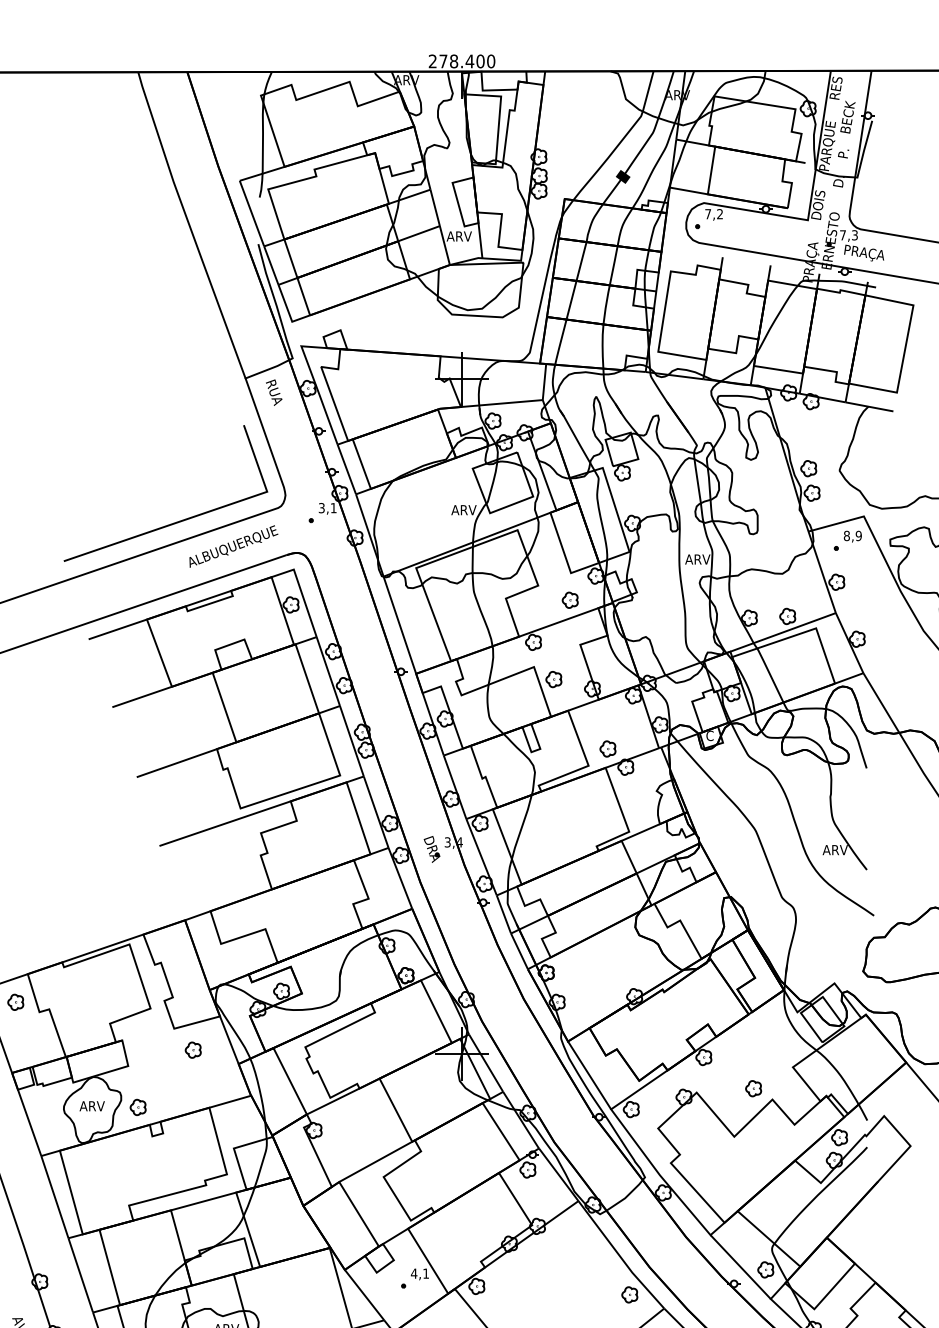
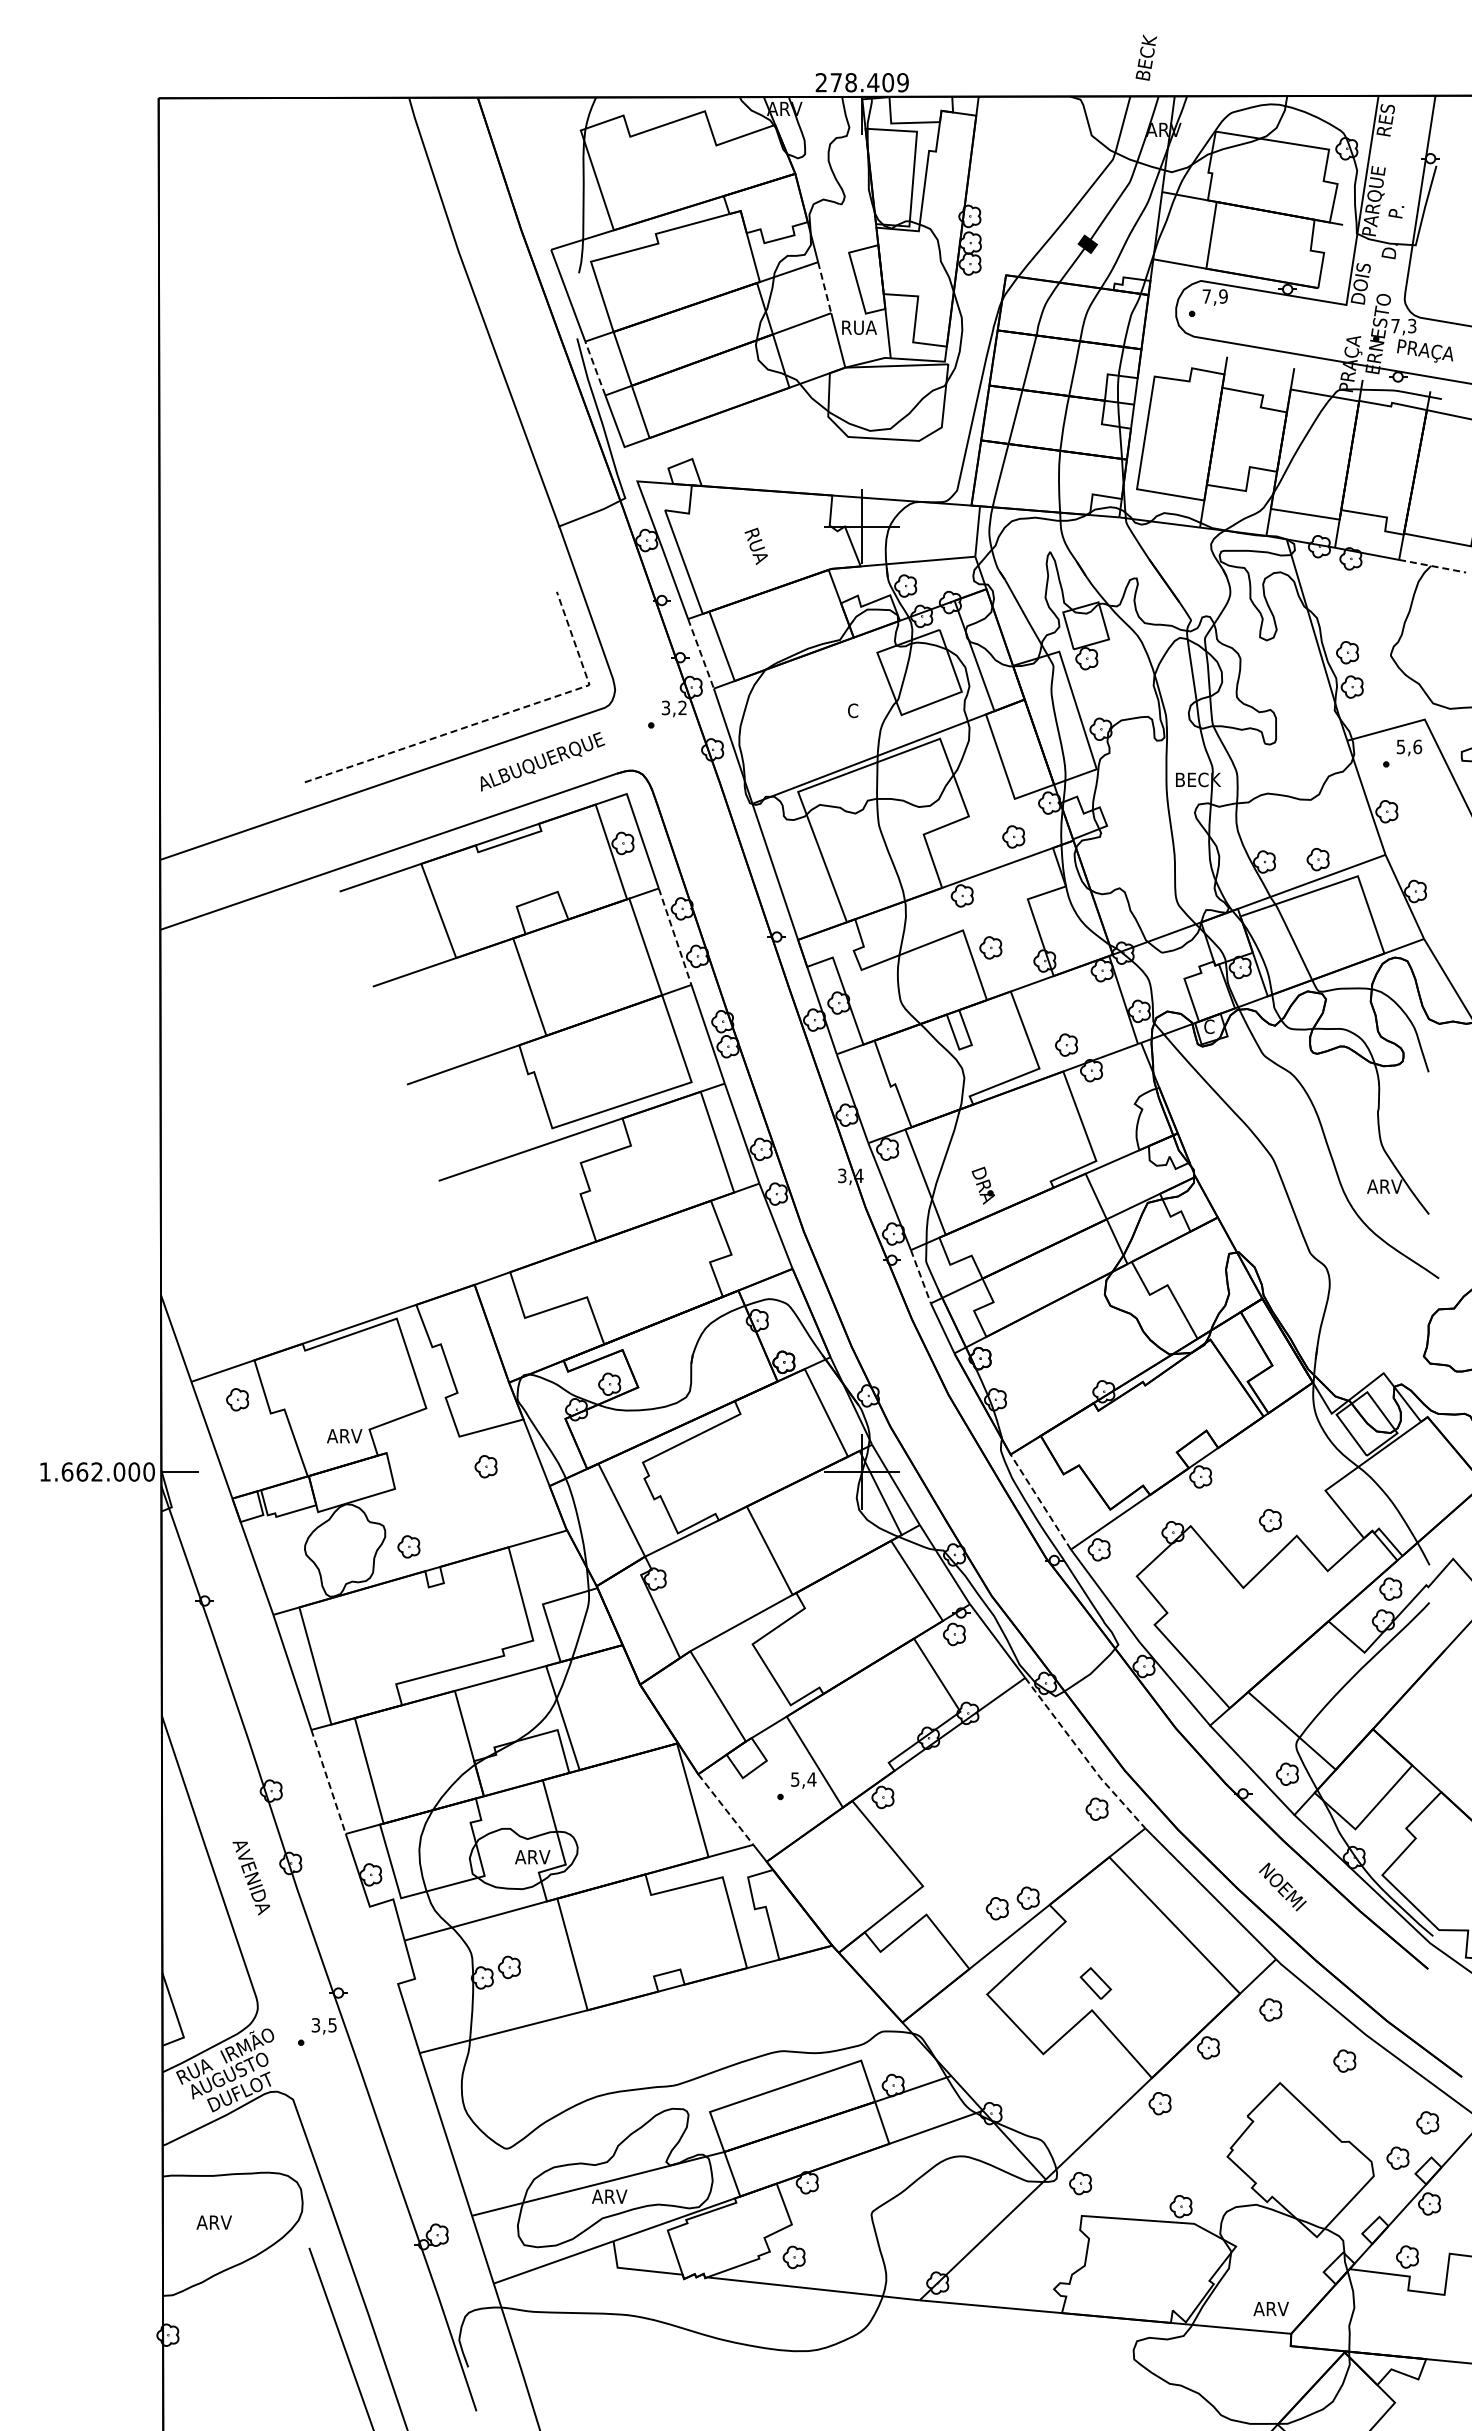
text: (490, 61) -> (902, 82), 278.400 -> 278.409
text: (847, 117) -> (1146, 57), moved
line: (435, 208) -> (824, 288), solid -> dashed
text: (720, 214) -> (1223, 296), 7,2 -> 7,9
text: (459, 236) -> (858, 327), ARV -> RUA
line: (271, 265) -> (595, 368), solid -> dashed
text: (273, 392) -> (755, 546), moved
line: (870, 407) -> (1433, 566), solid -> dashed
line: (347, 469) -> (701, 654), solid -> dashed
text: (333, 507) -> (682, 707), 3,1 -> 3,2
text: (463, 509) -> (864, 710), ARV -> C
line: (200, 514) -> (495, 717), solid -> dashed
text: (852, 535) -> (1409, 746), 8,9 -> 5,6
text: (701, 559) -> (1197, 779), ARV -> BECK
line: (328, 671) -> (675, 936), solid -> dashed
part: (431, 849) -> (982, 1185), moved
line: (504, 915) -> (921, 1277), solid -> dashed
line: (589, 1075) -> (1040, 1501), solid -> dashed
text: (92, 1106) -> (344, 1436), moved
line: (620, 1256) -> (1083, 1755), solid -> dashed
text: (420, 1273) -> (803, 1779), 4,1 -> 5,4
line: (80, 1275) -> (328, 1781), solid -> dashed
line: (364, 1295) -> (725, 1809), solid -> dashed

